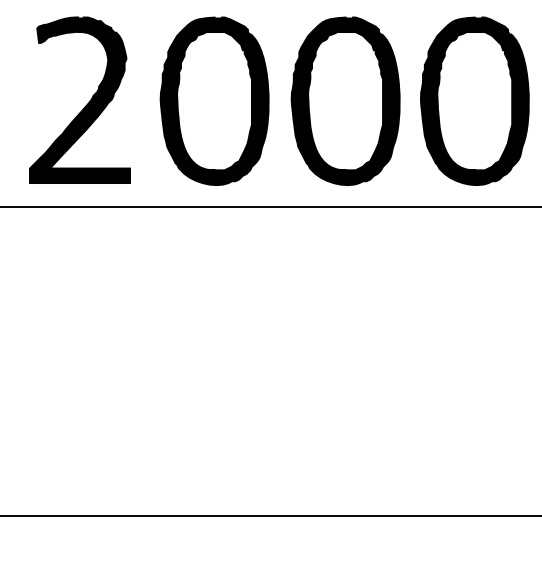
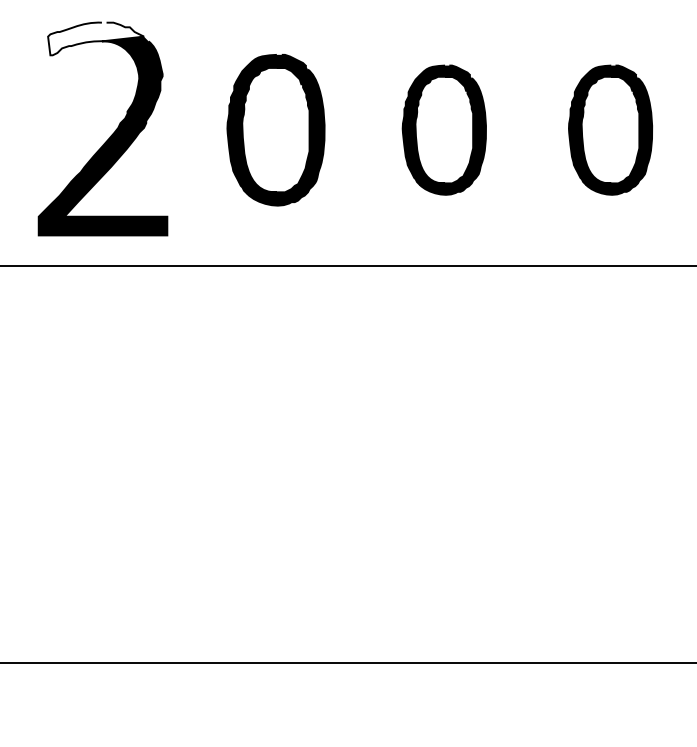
fill: (74, 29) -> (95, 38), removed
part: (214, 100) -> (275, 129), size x0.7
part: (345, 100) -> (444, 129), size x0.6
part: (474, 100) -> (610, 129), size x0.6

